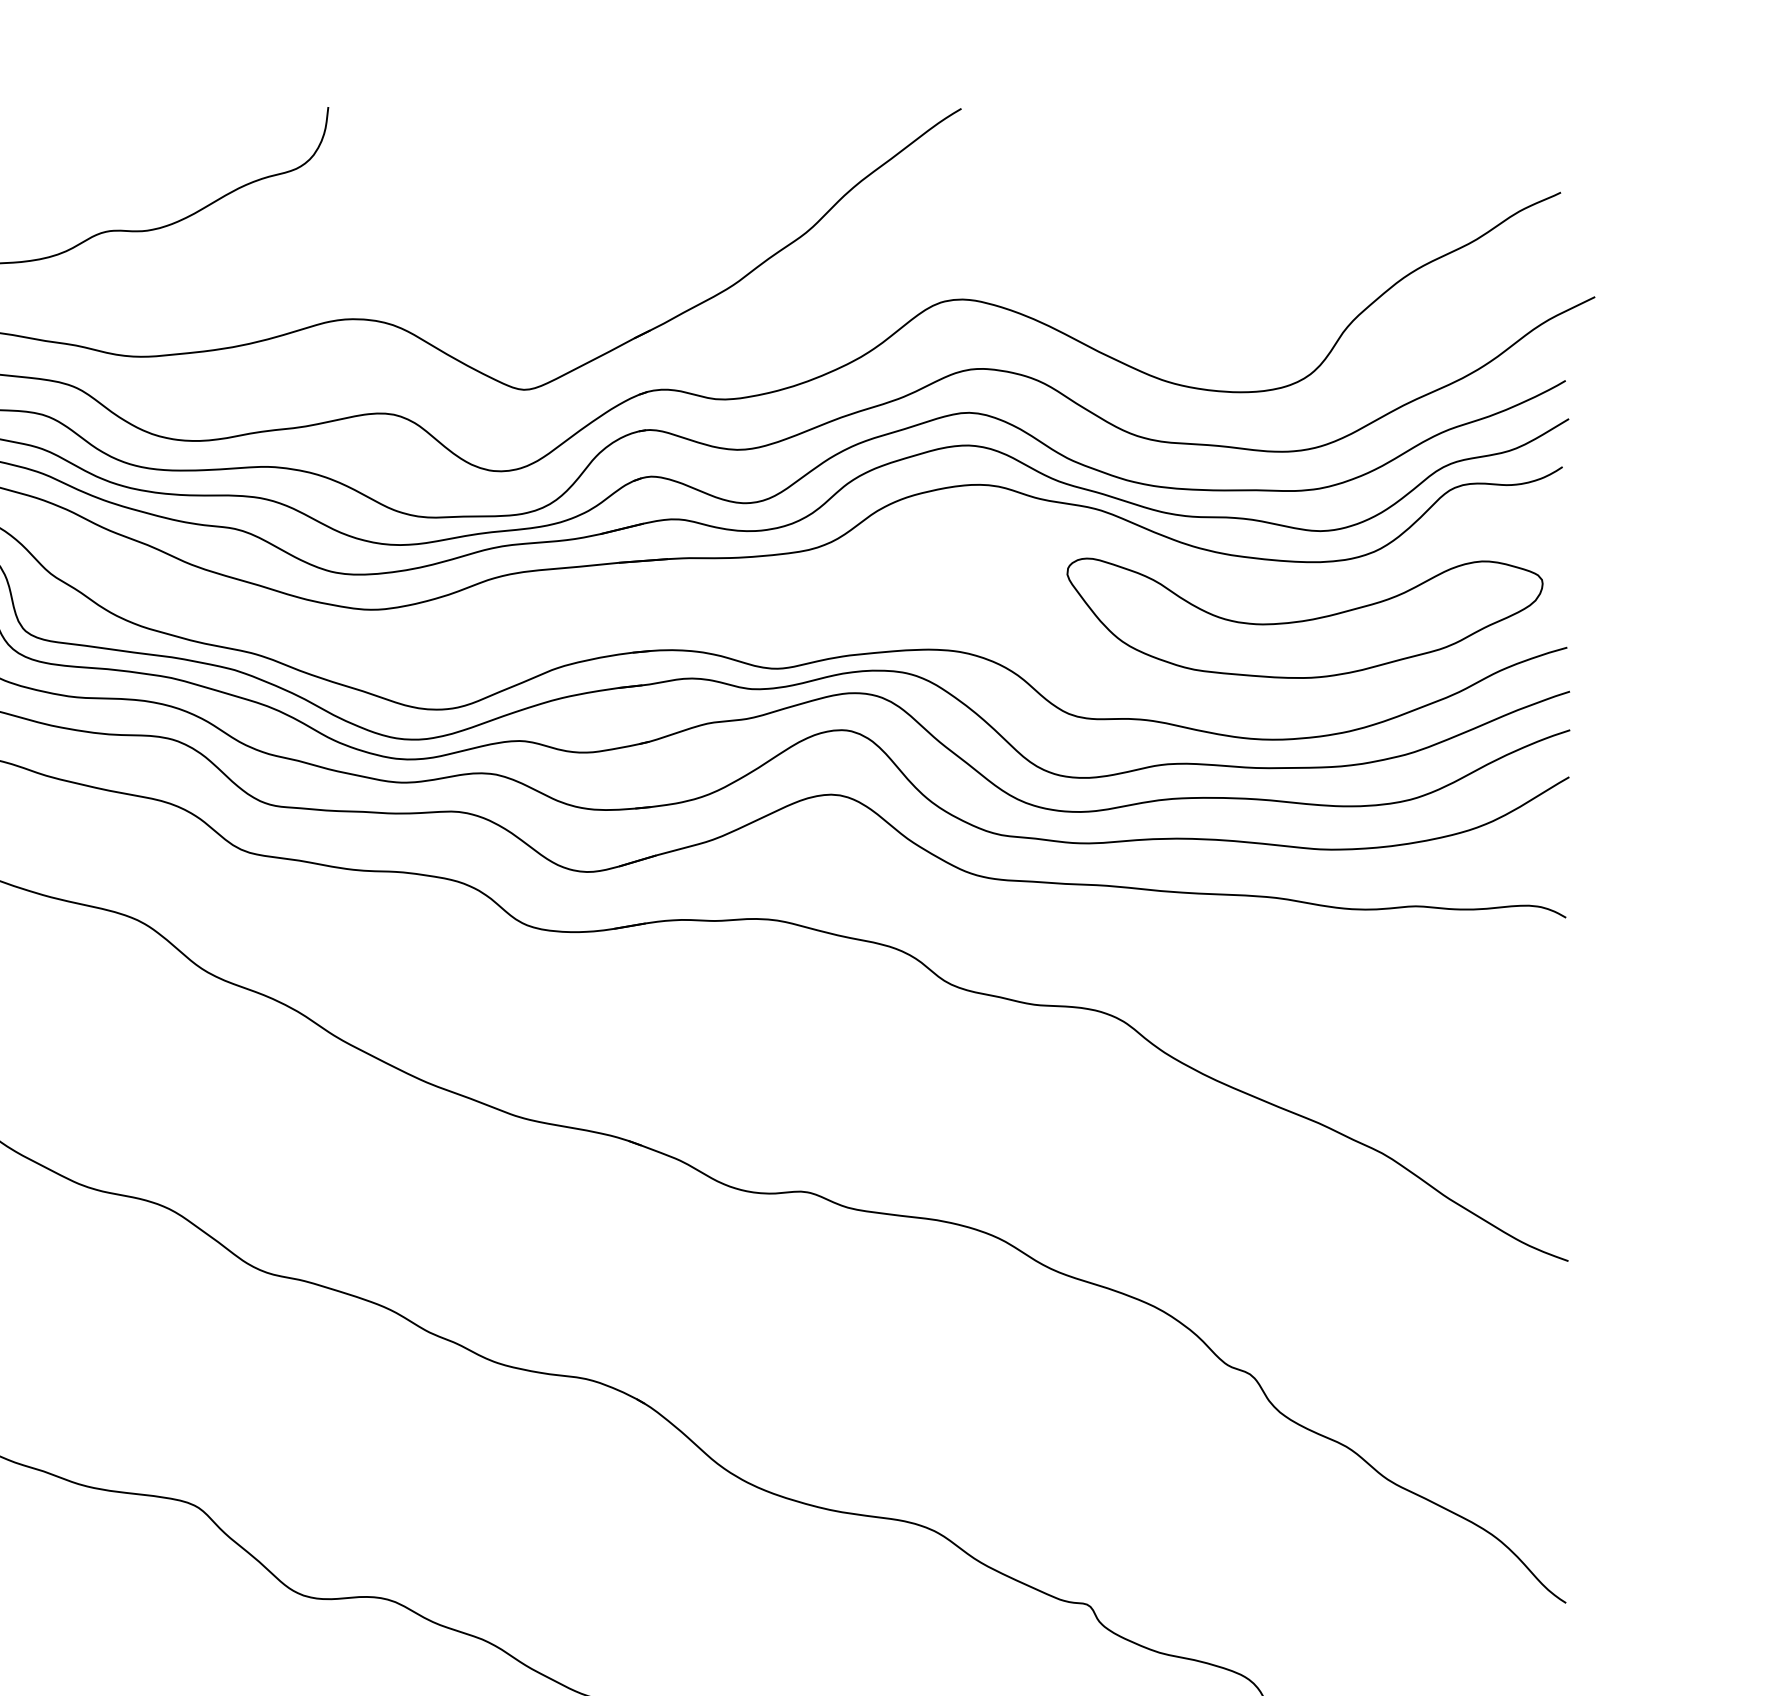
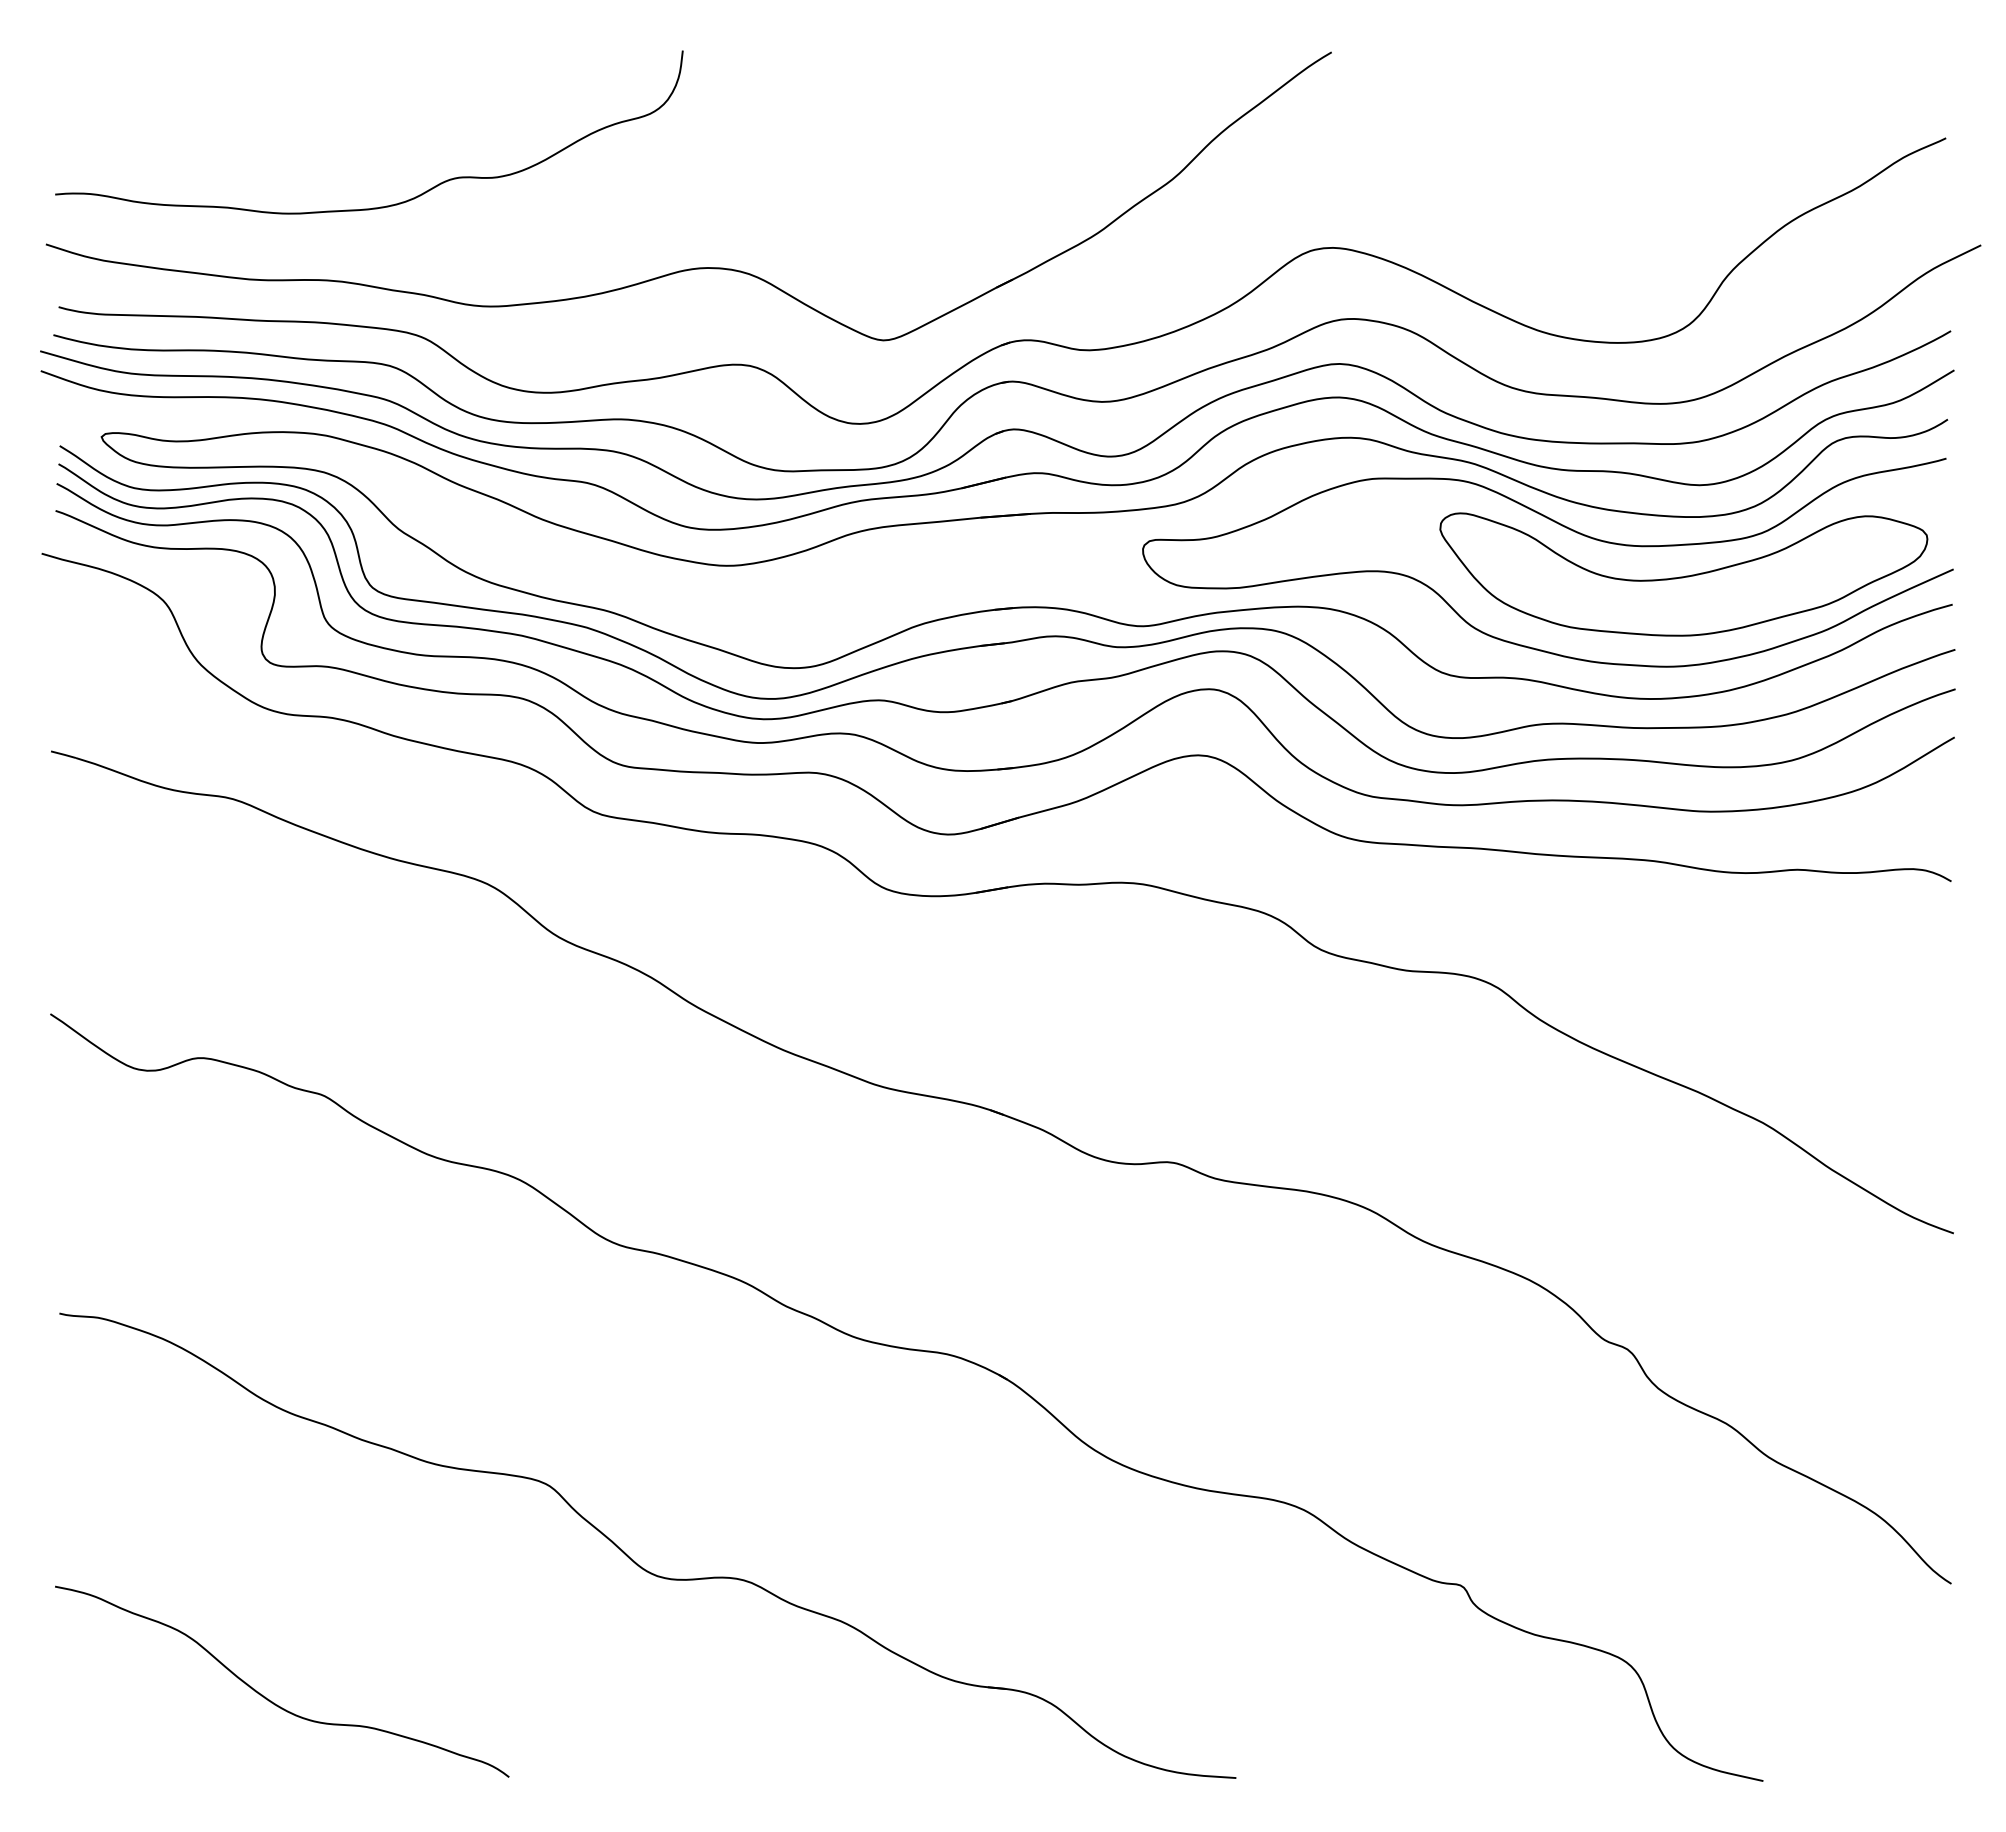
curve: (1188, 572) -> (1564, 527), added

